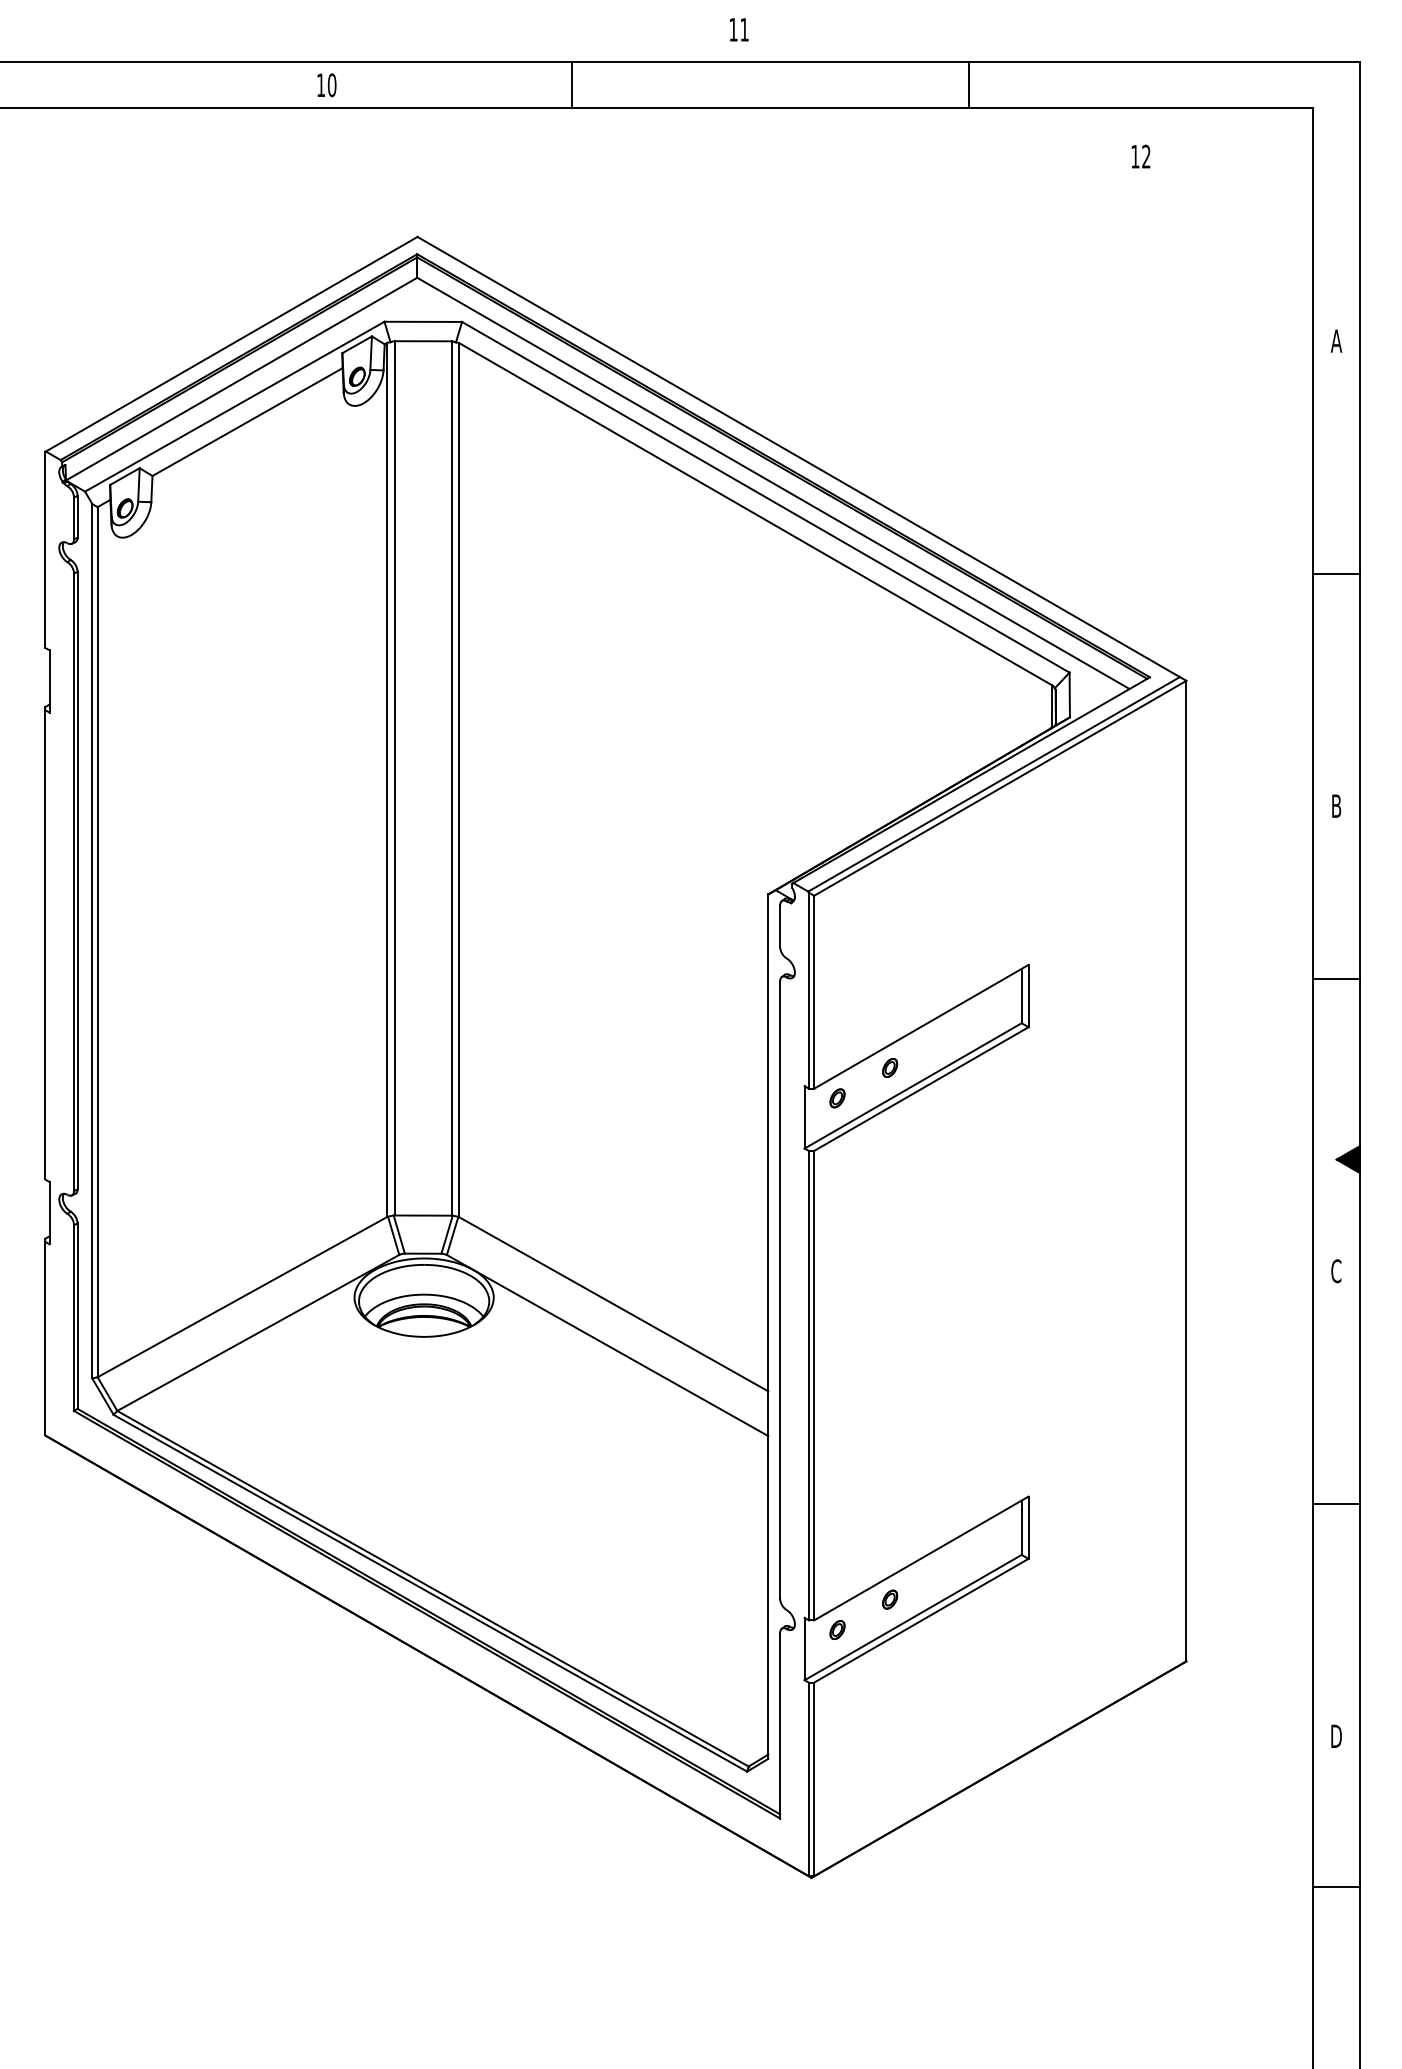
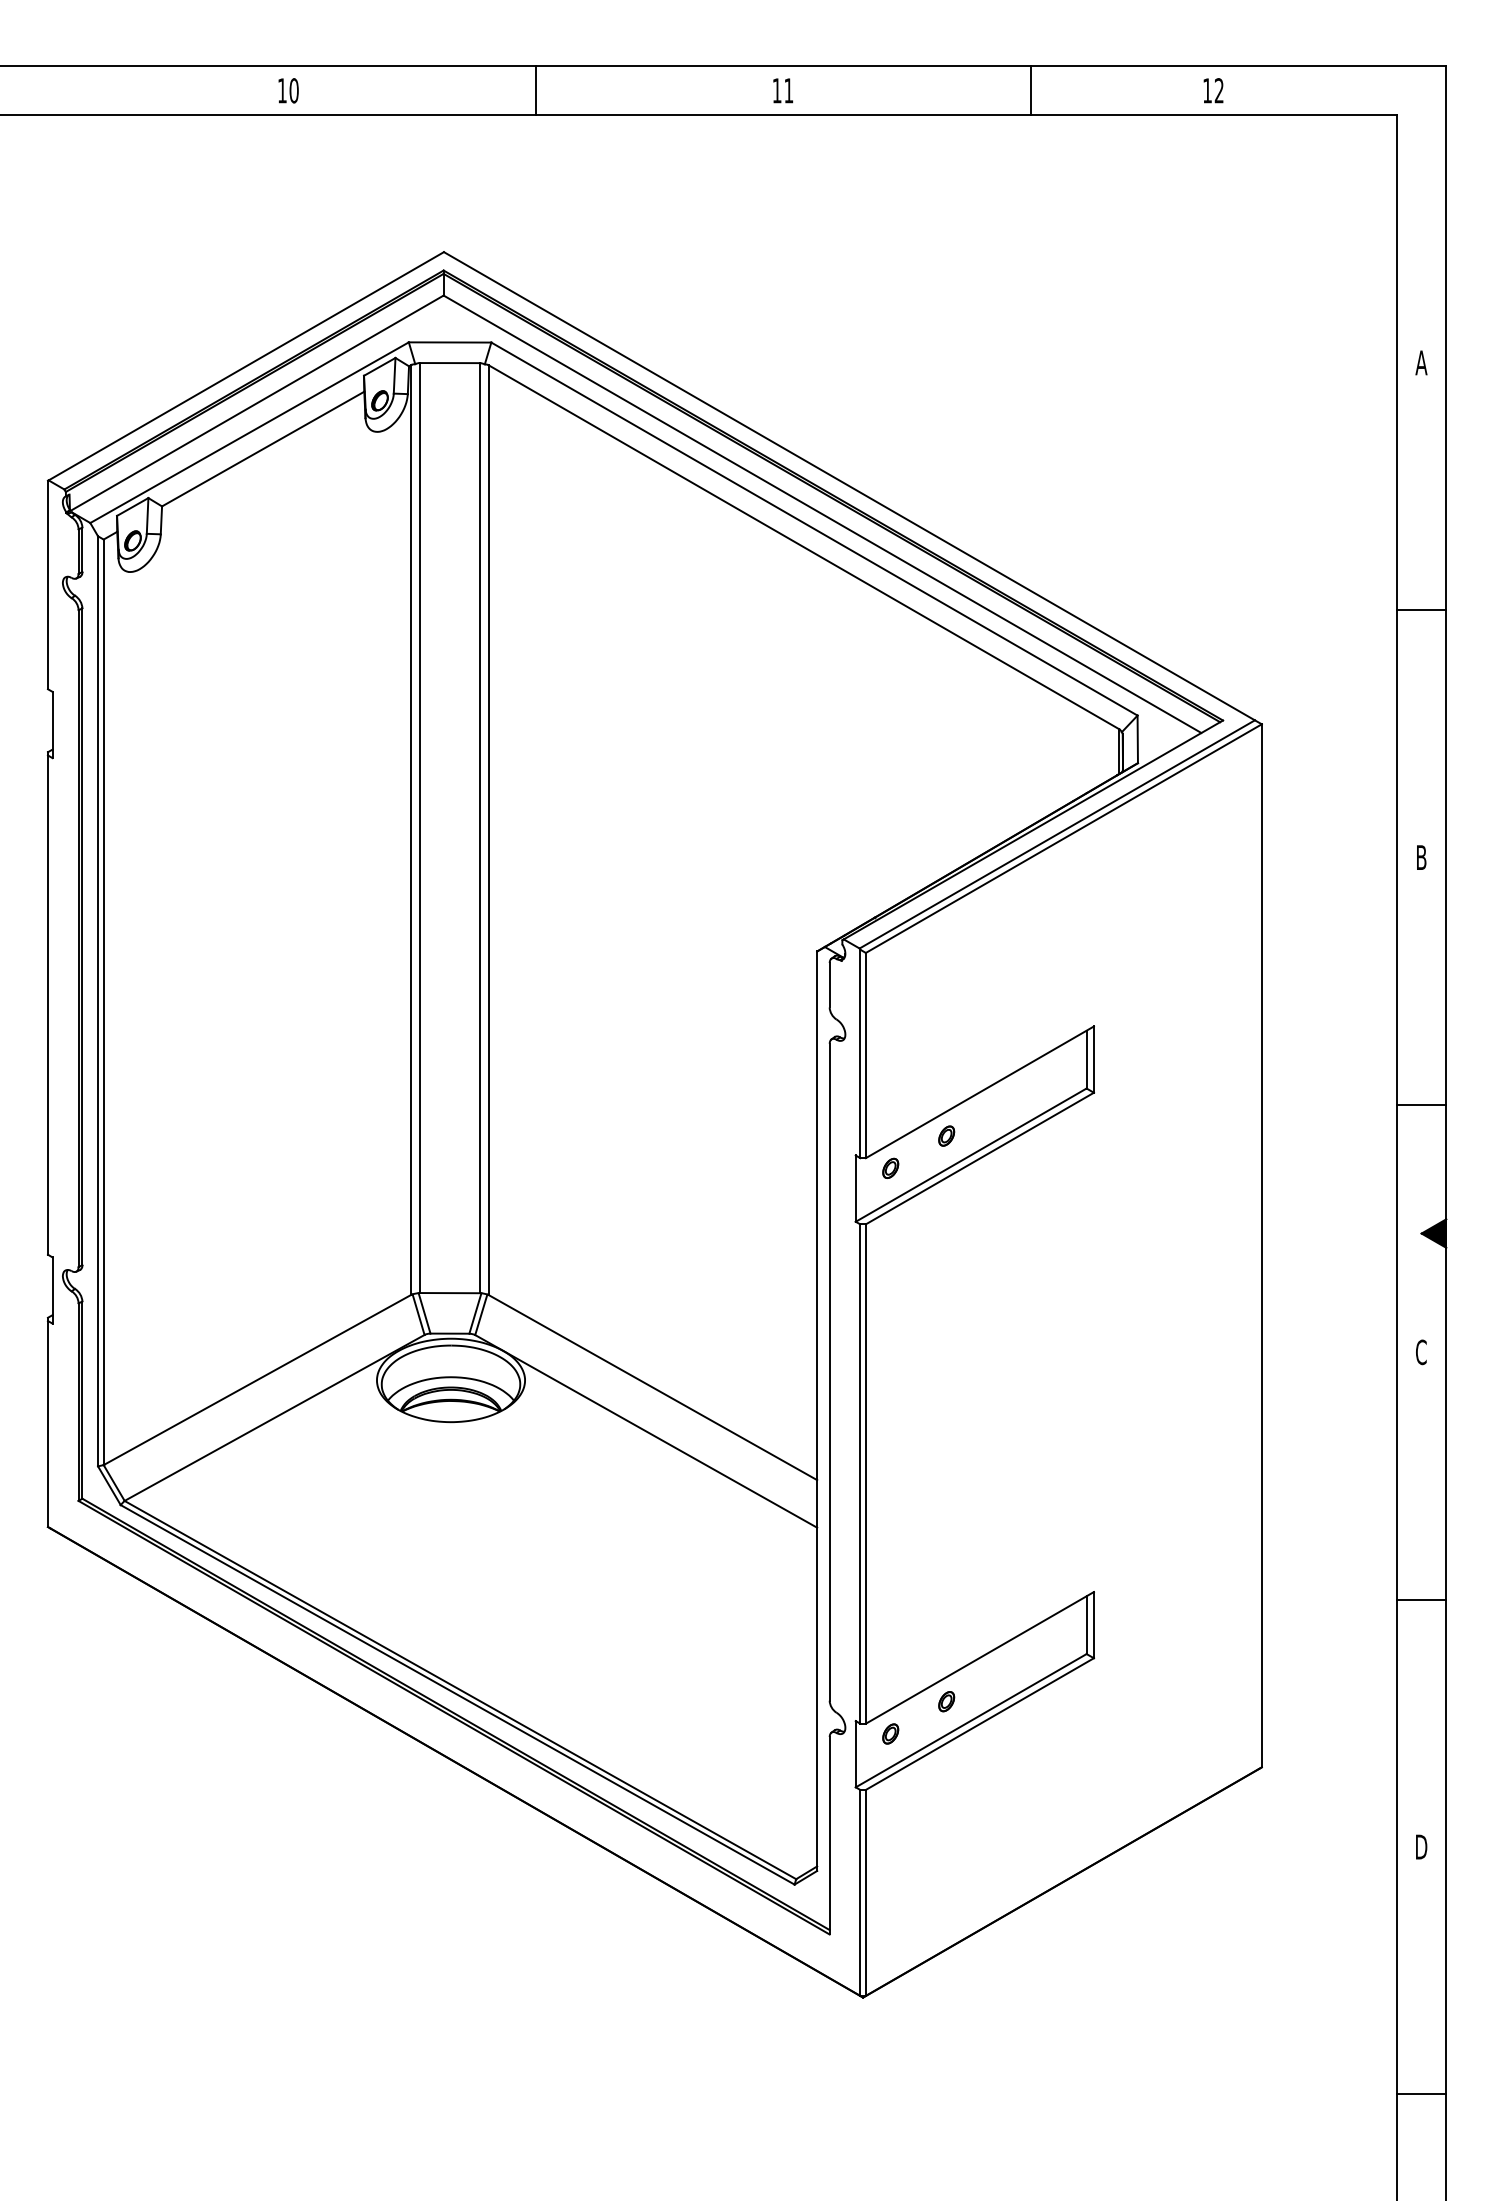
text: (739, 29) -> (783, 90), moved
text: (326, 84) -> (288, 90), moved
line: (572, 84) -> (536, 90), moved
text: (1140, 156) -> (1213, 90), moved
line: (1336, 978) -> (1421, 1104), moved
line: (1336, 1887) -> (1421, 2094), moved

